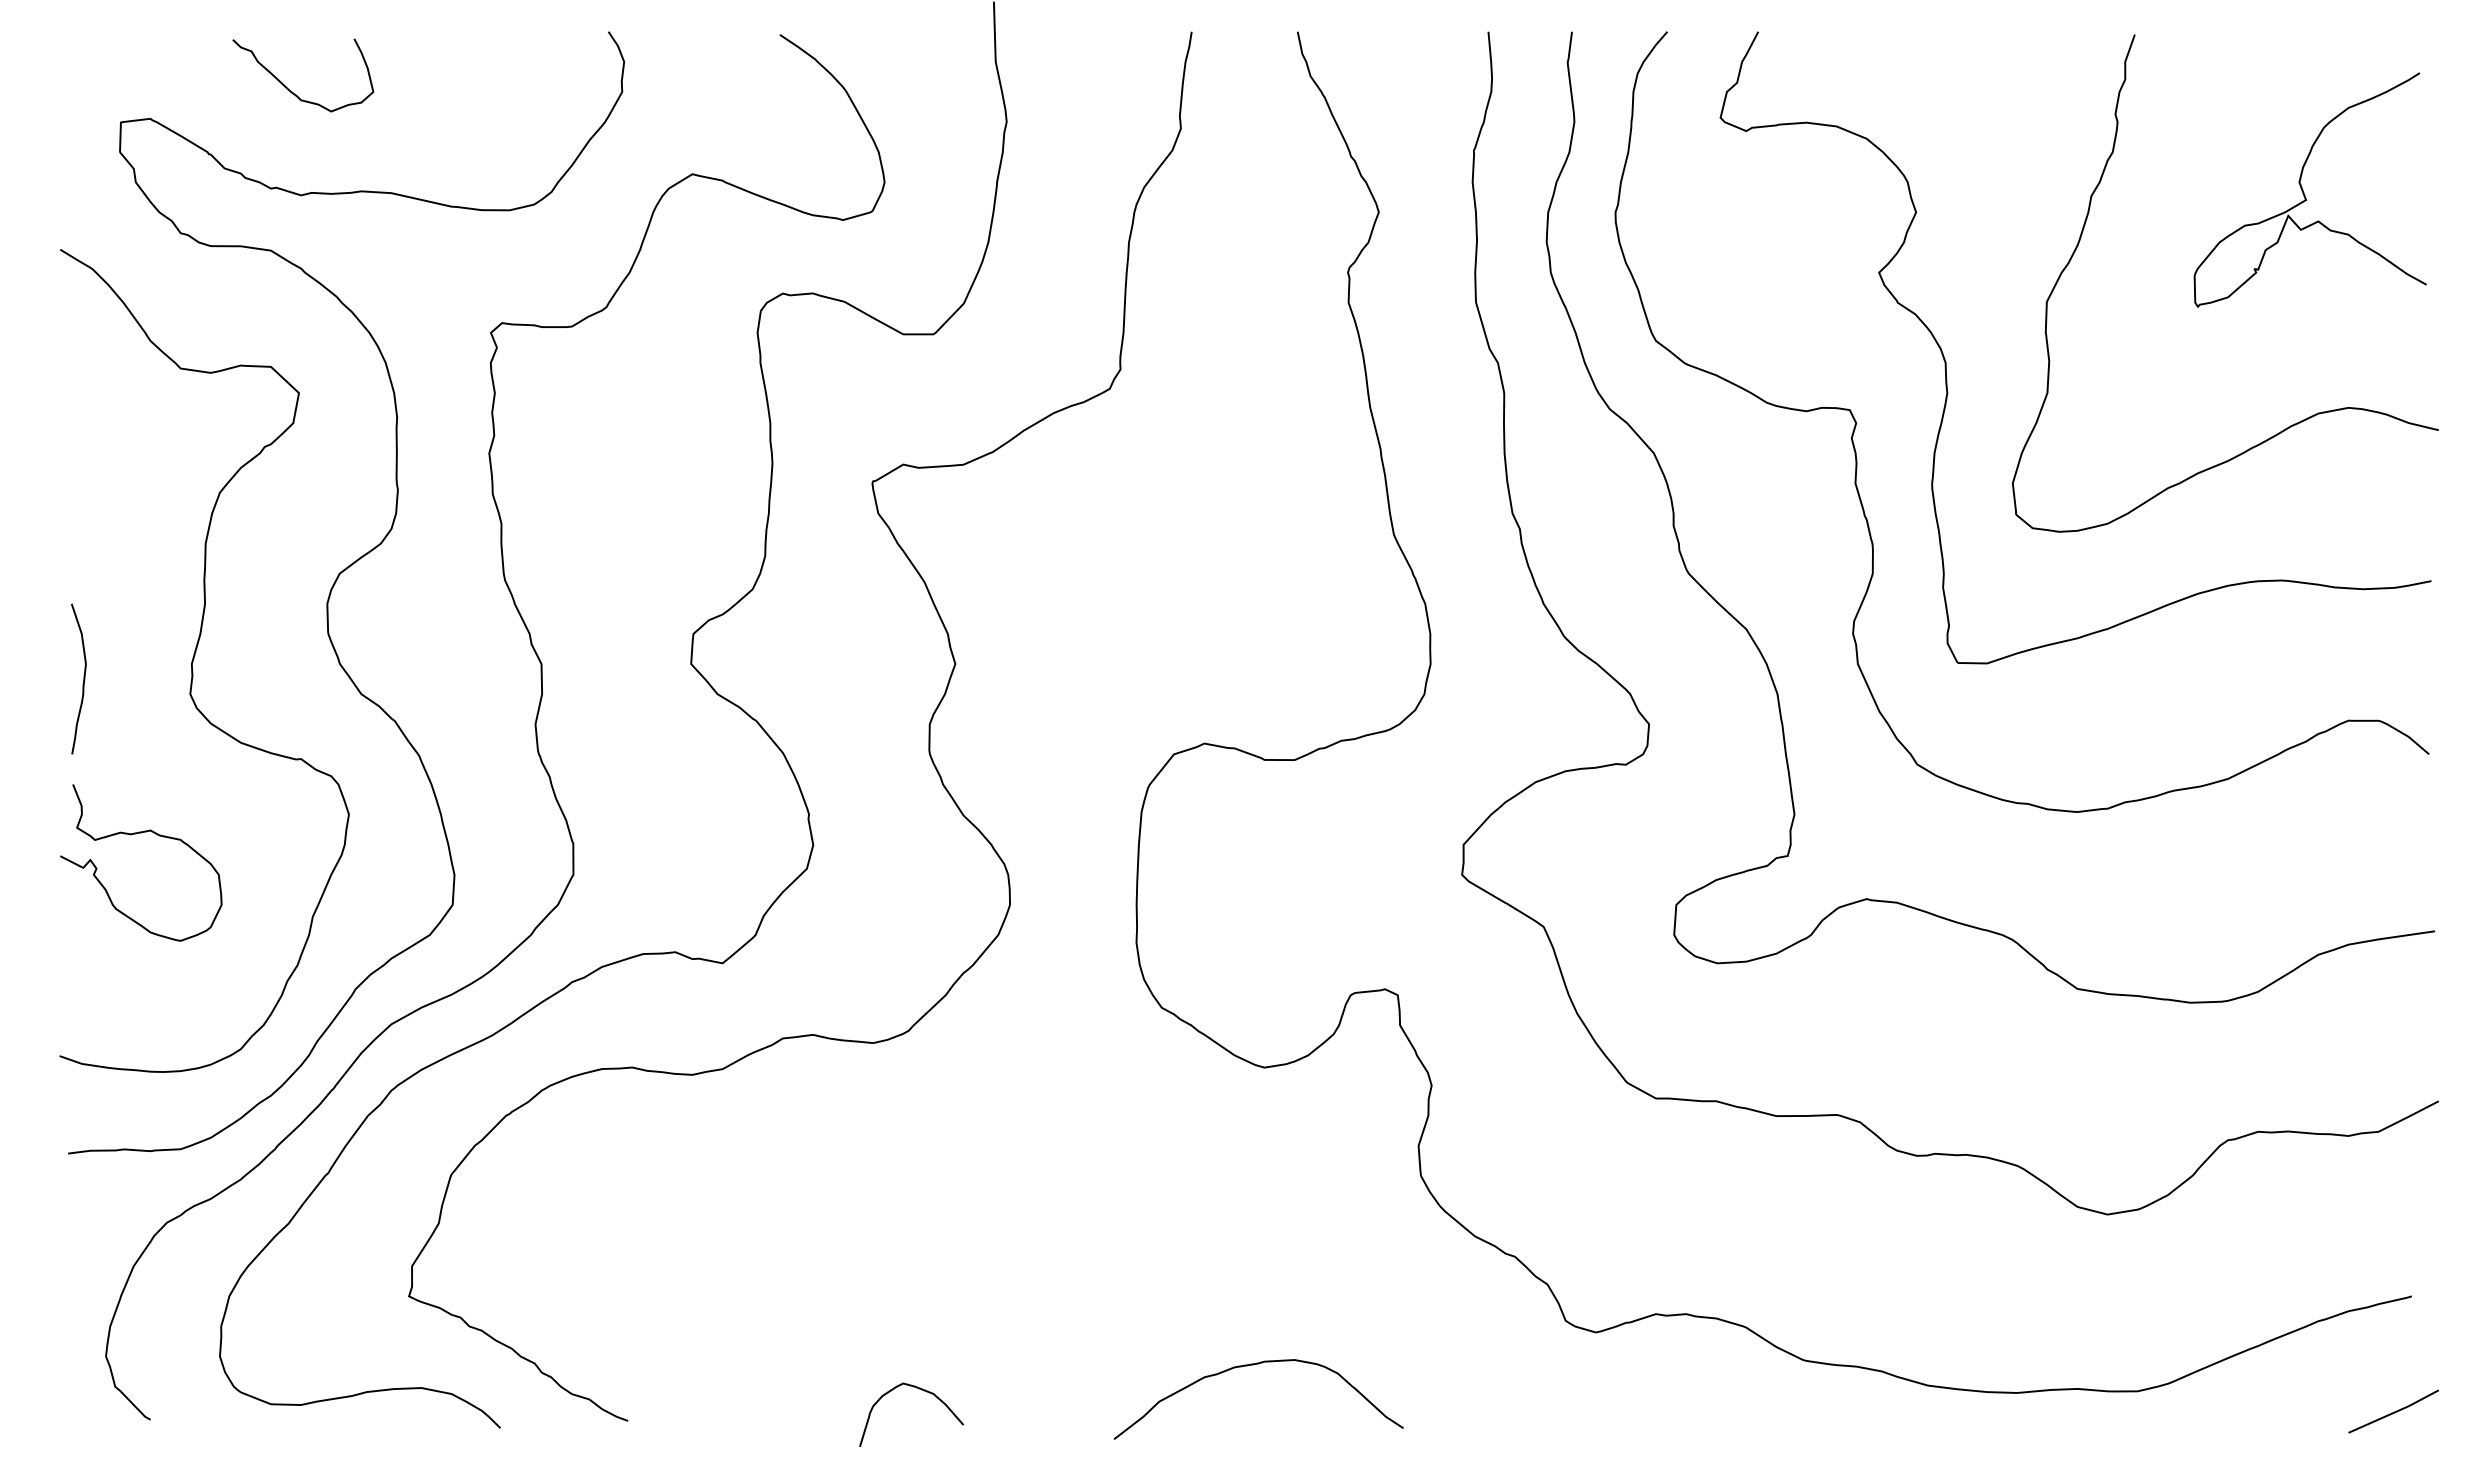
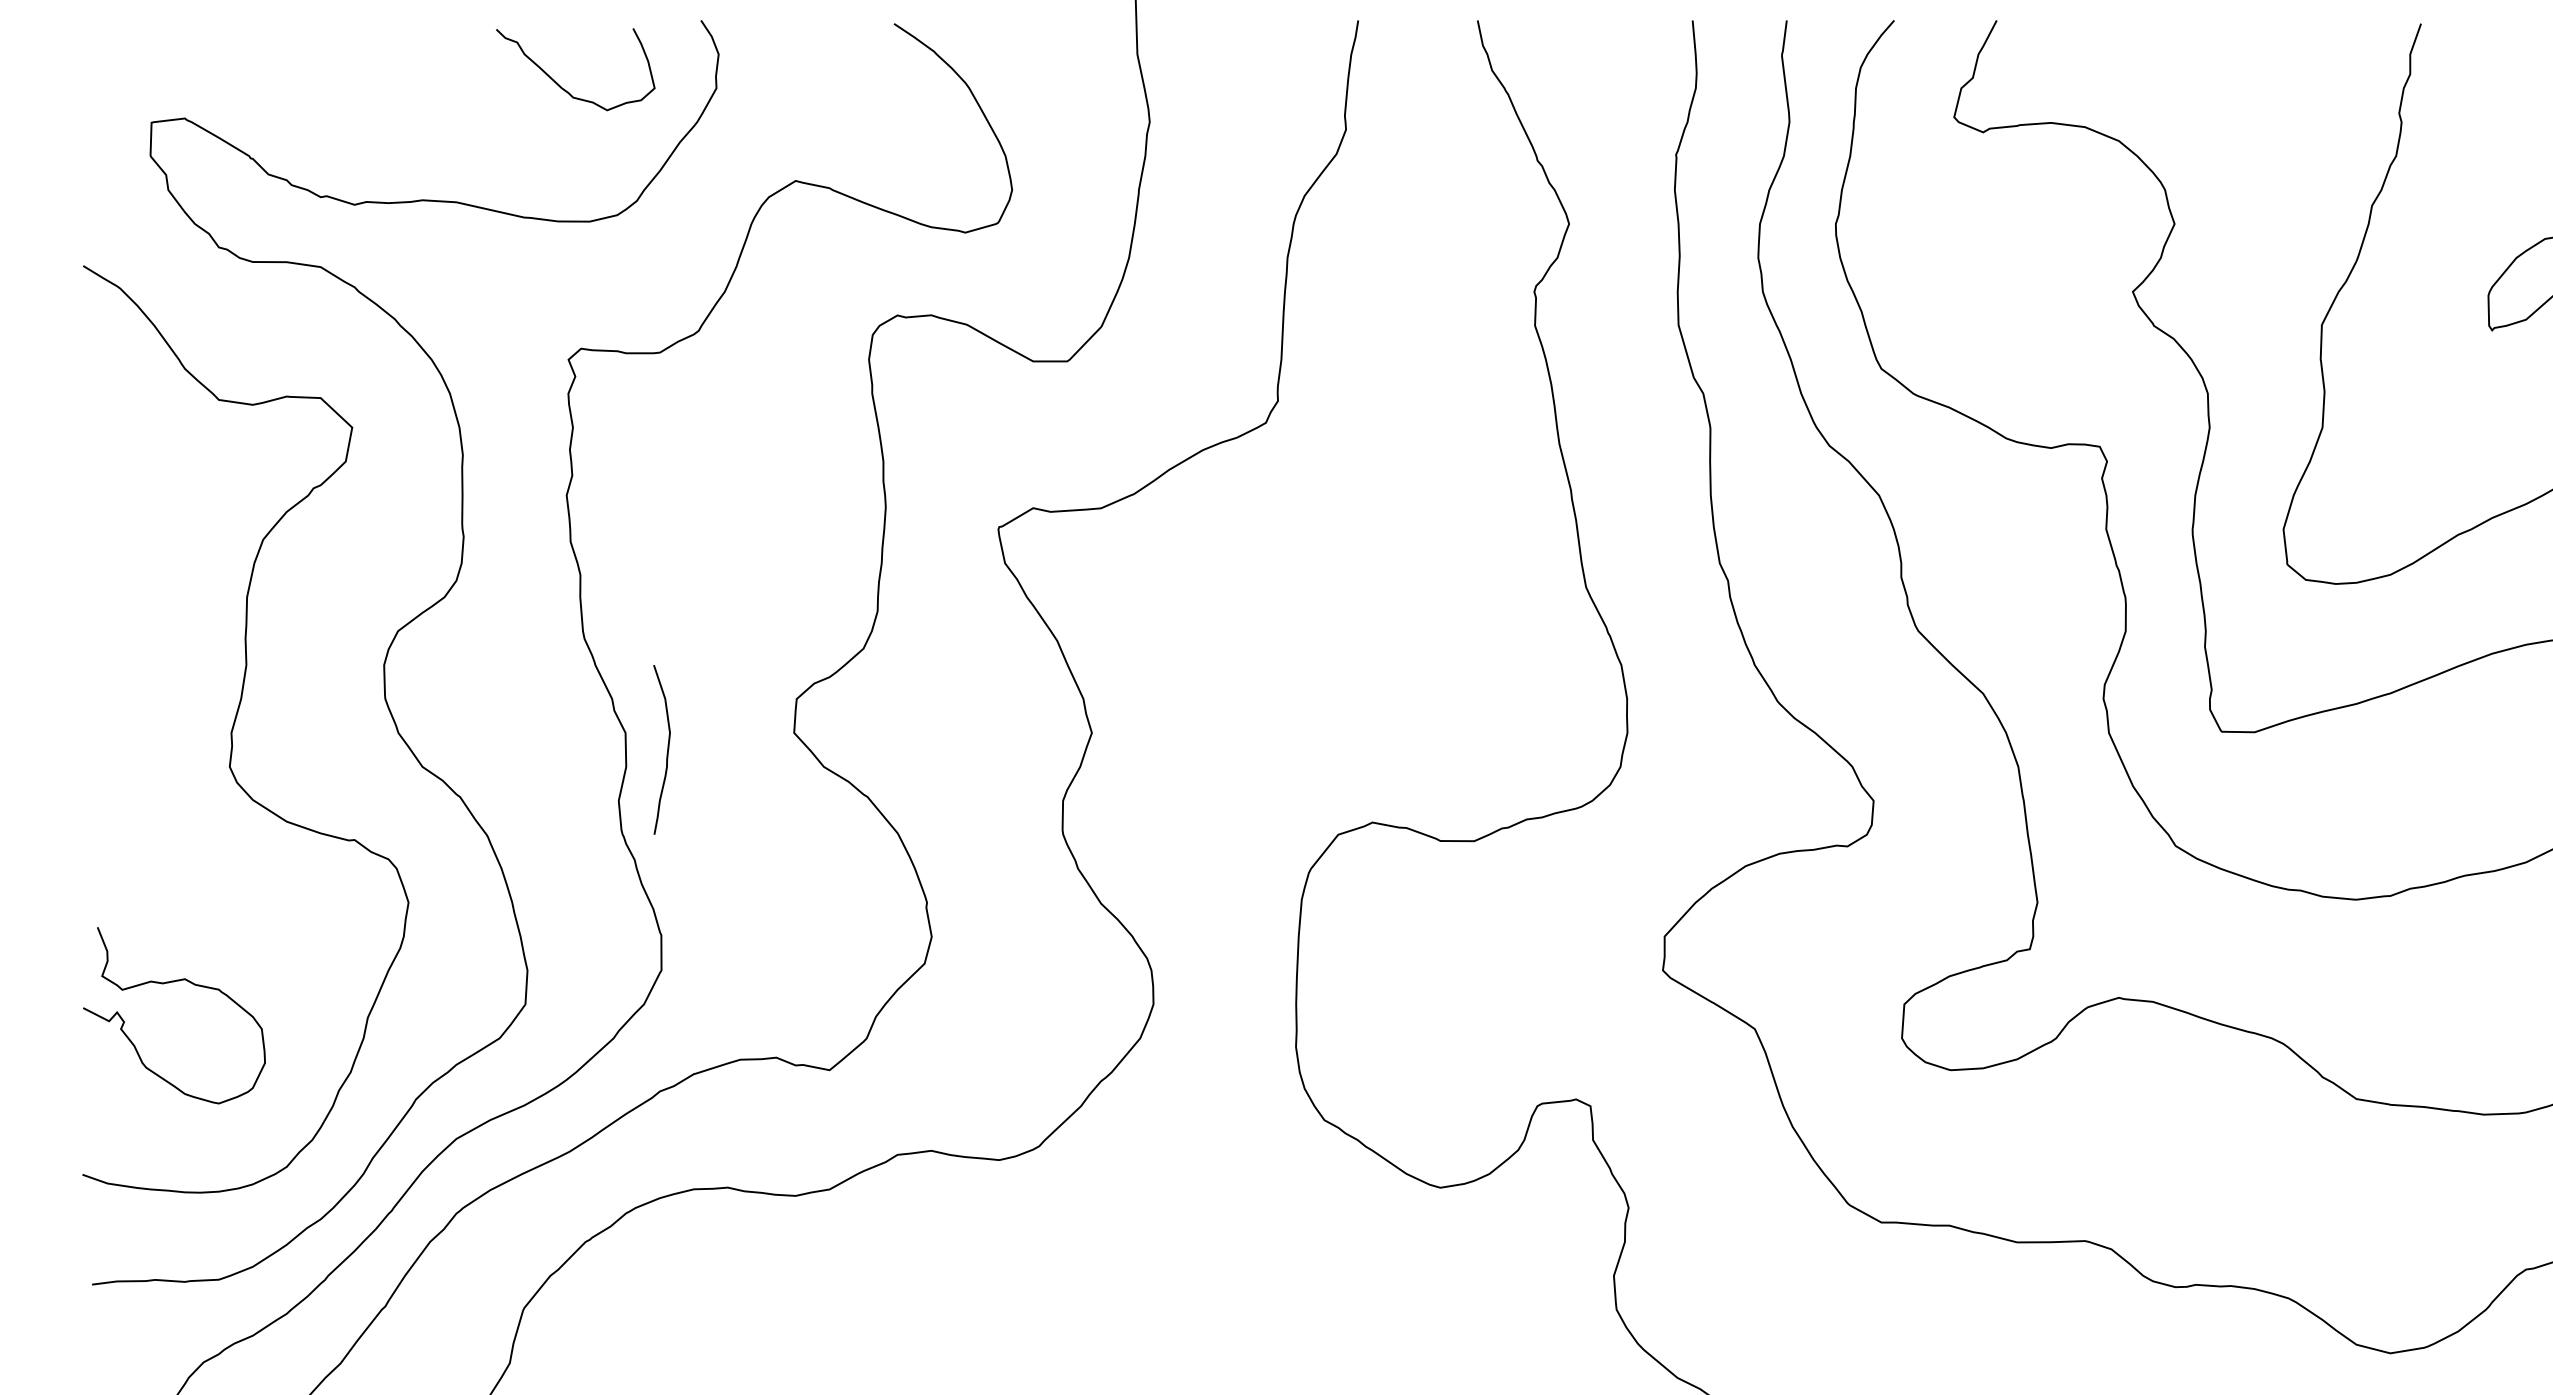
curve: (292, 91) -> (563, 87), moved
curve: (83, 678) -> (667, 749), moved
curve: (136, 834) -> (169, 983), moved

